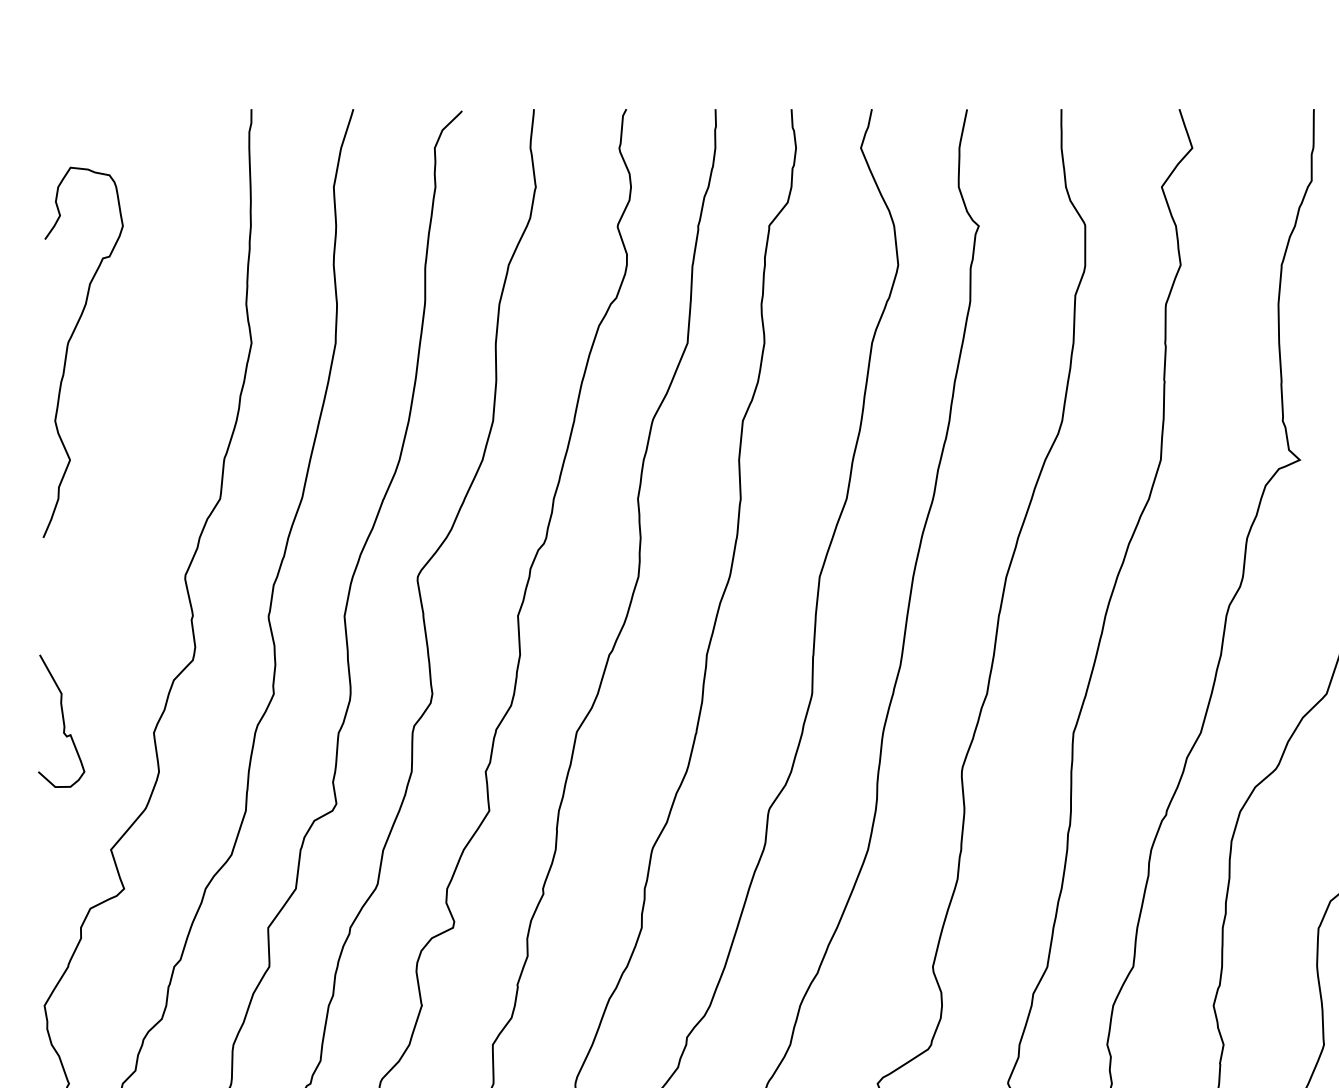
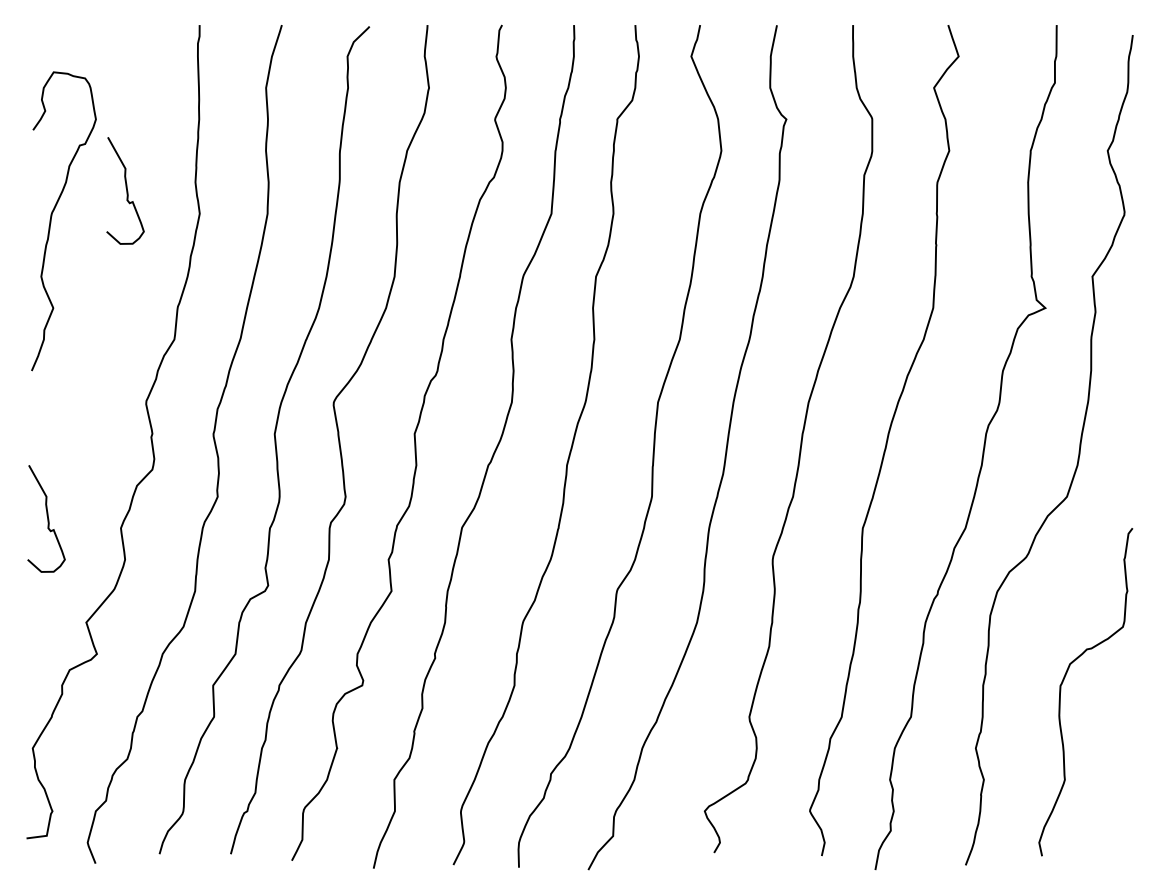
curve: (160, 314) -> (126, 190), added

